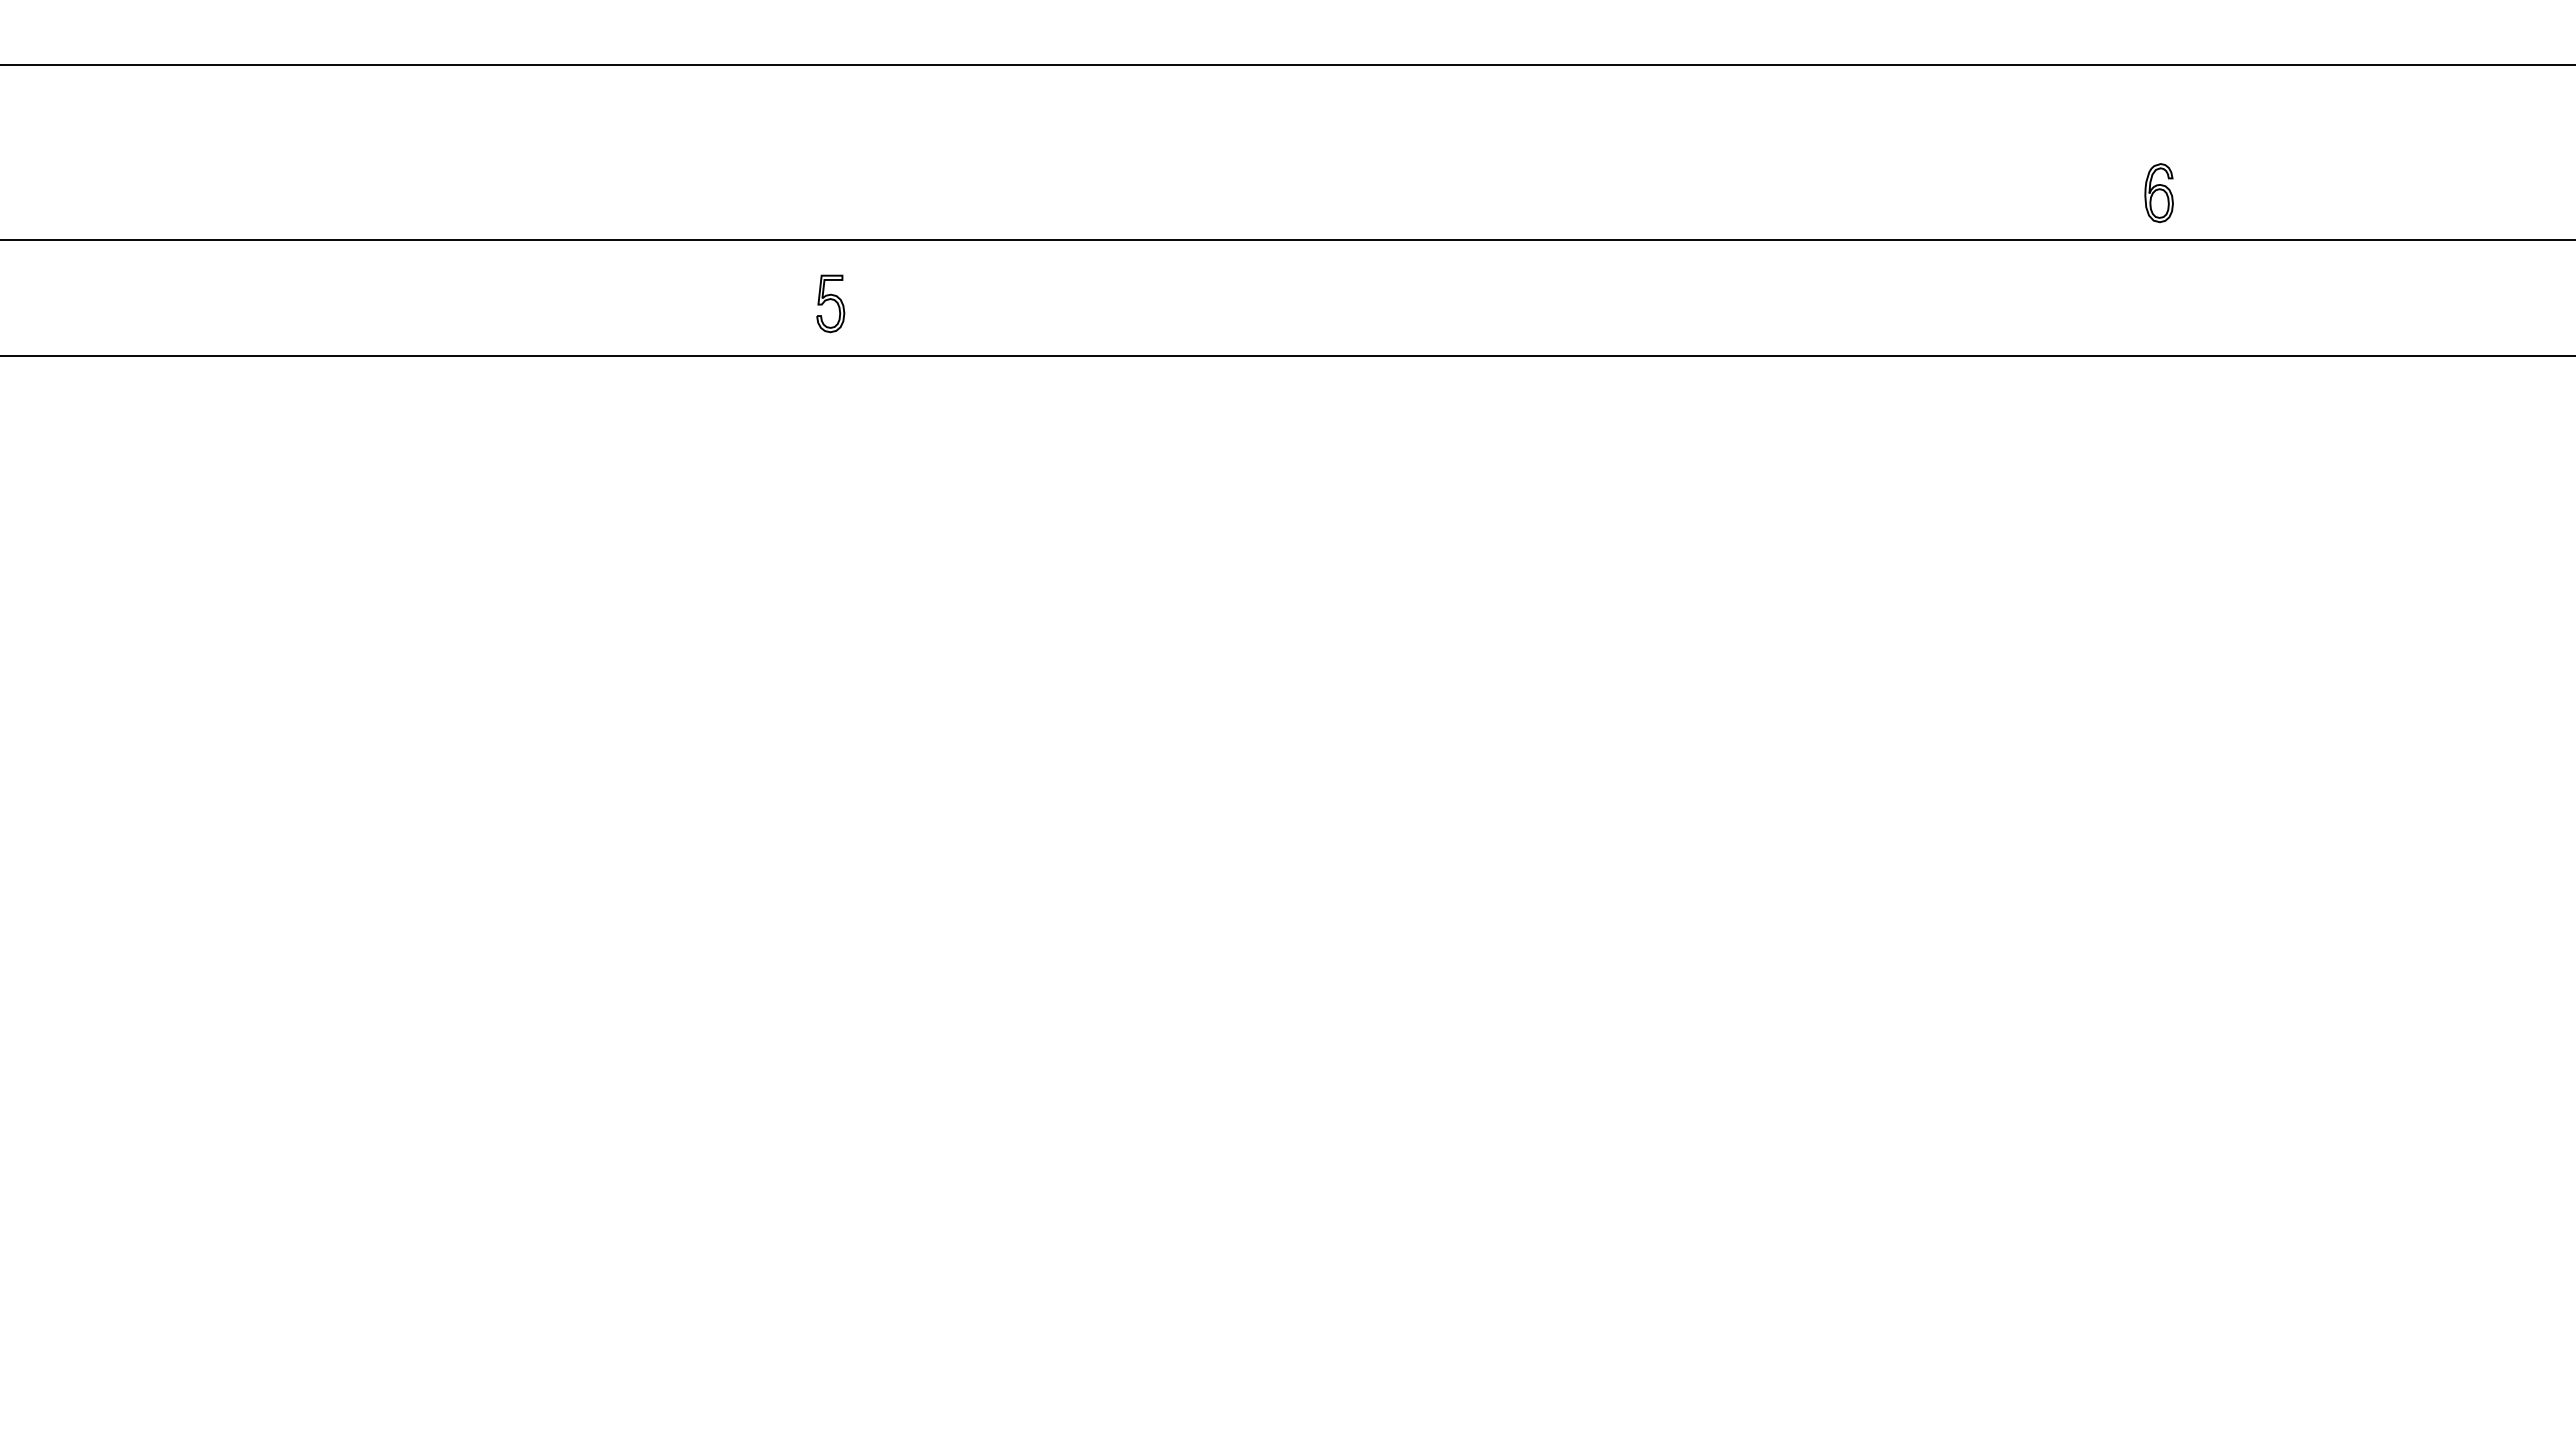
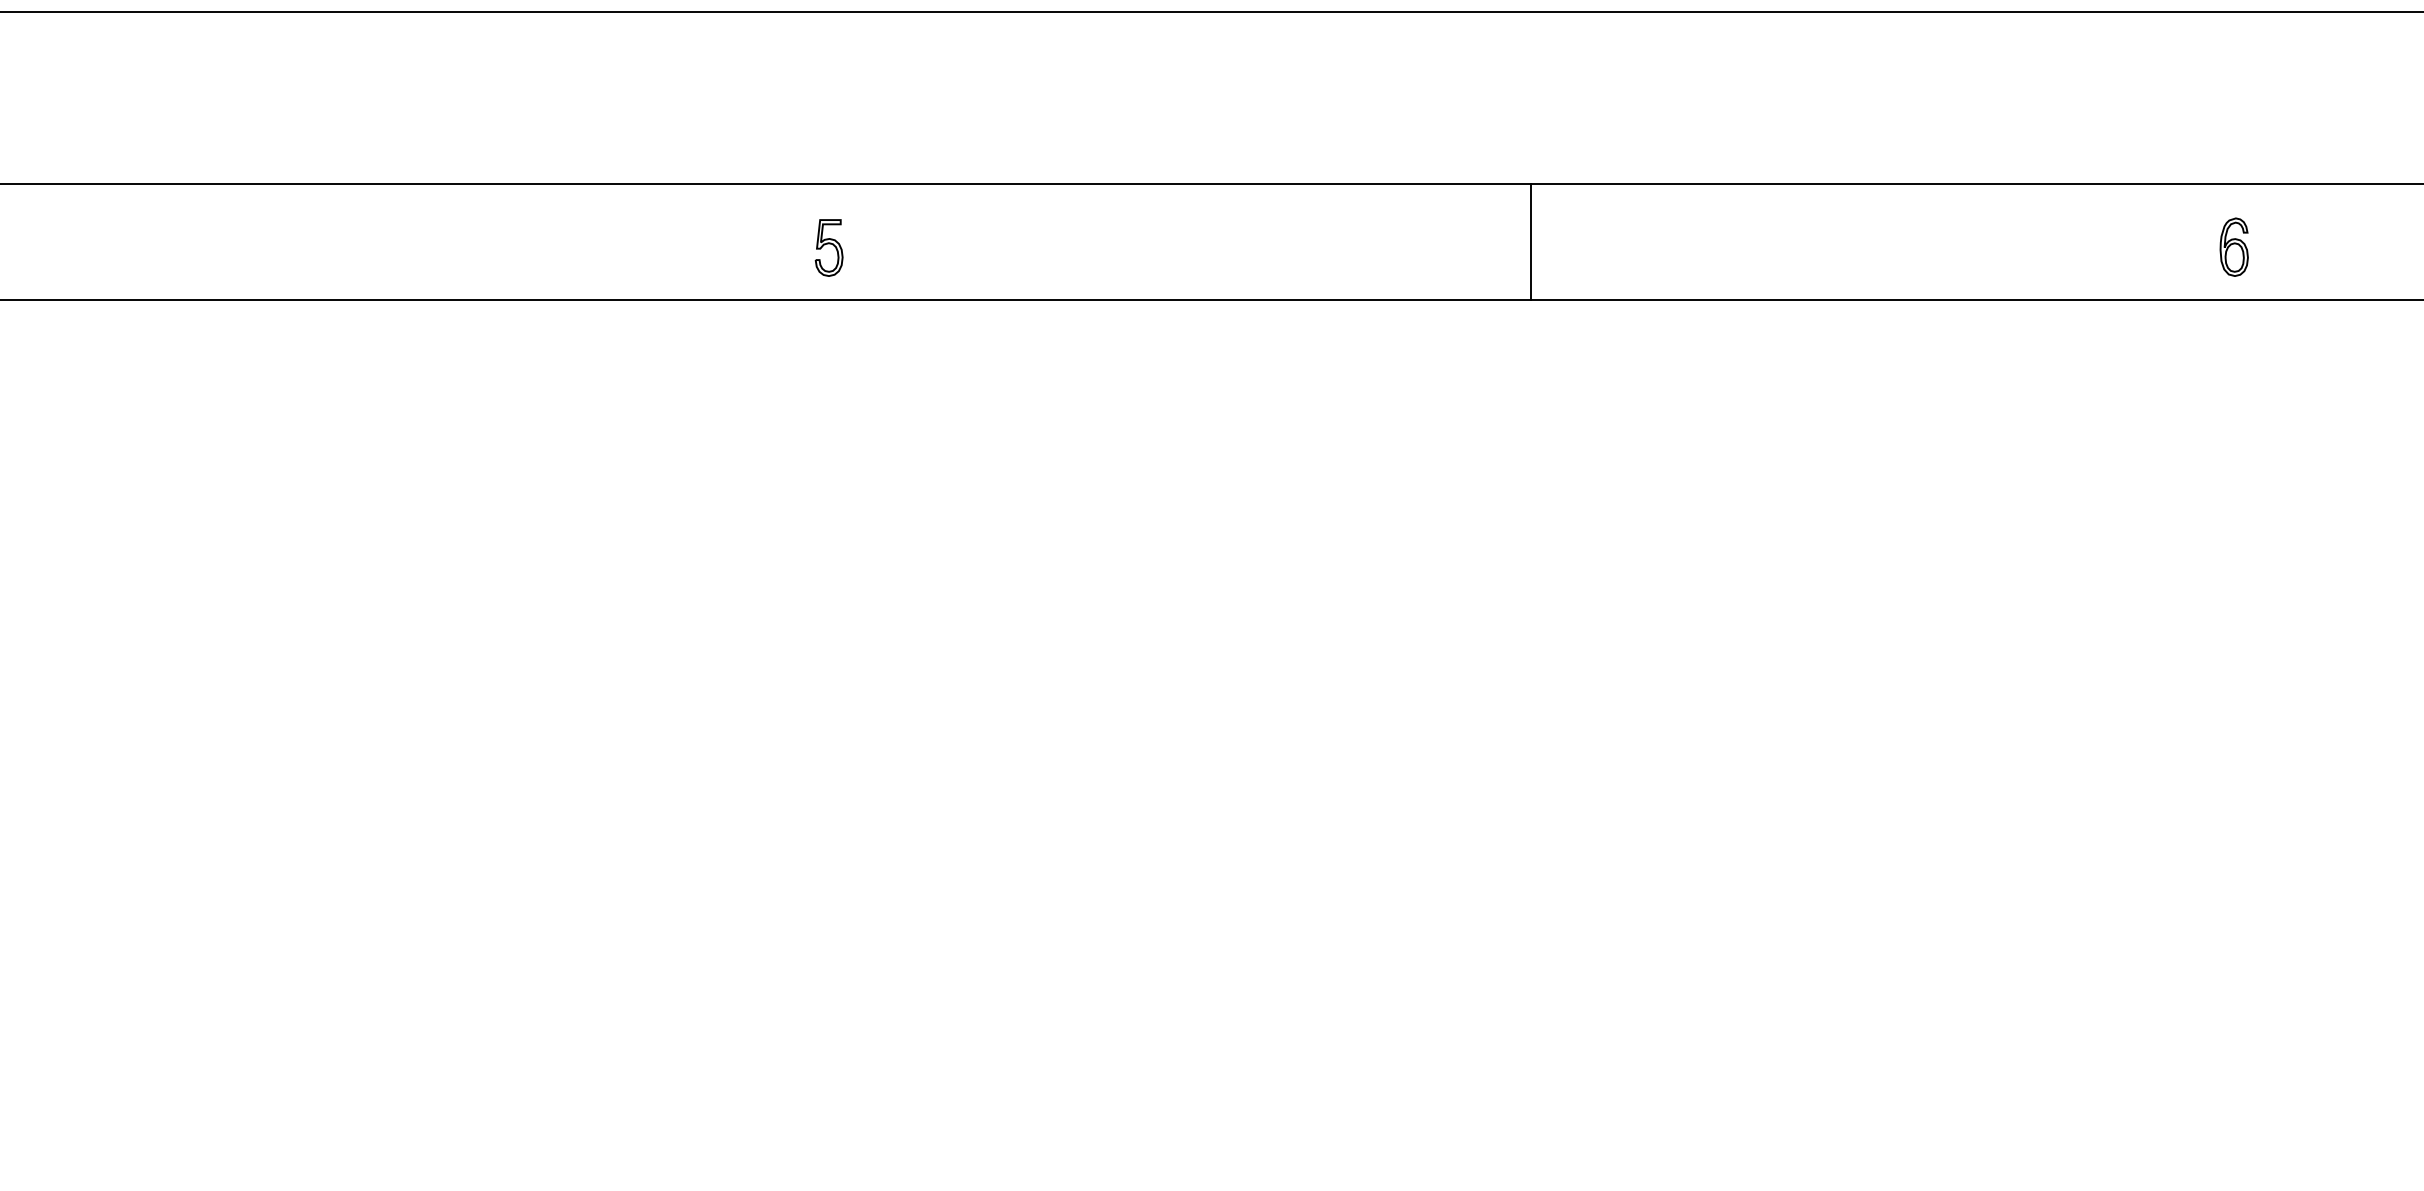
part: (2158, 193) -> (2233, 247), moved
line: (1384, 297) -> (1531, 241), added
part: (830, 303) -> (828, 247), moved

